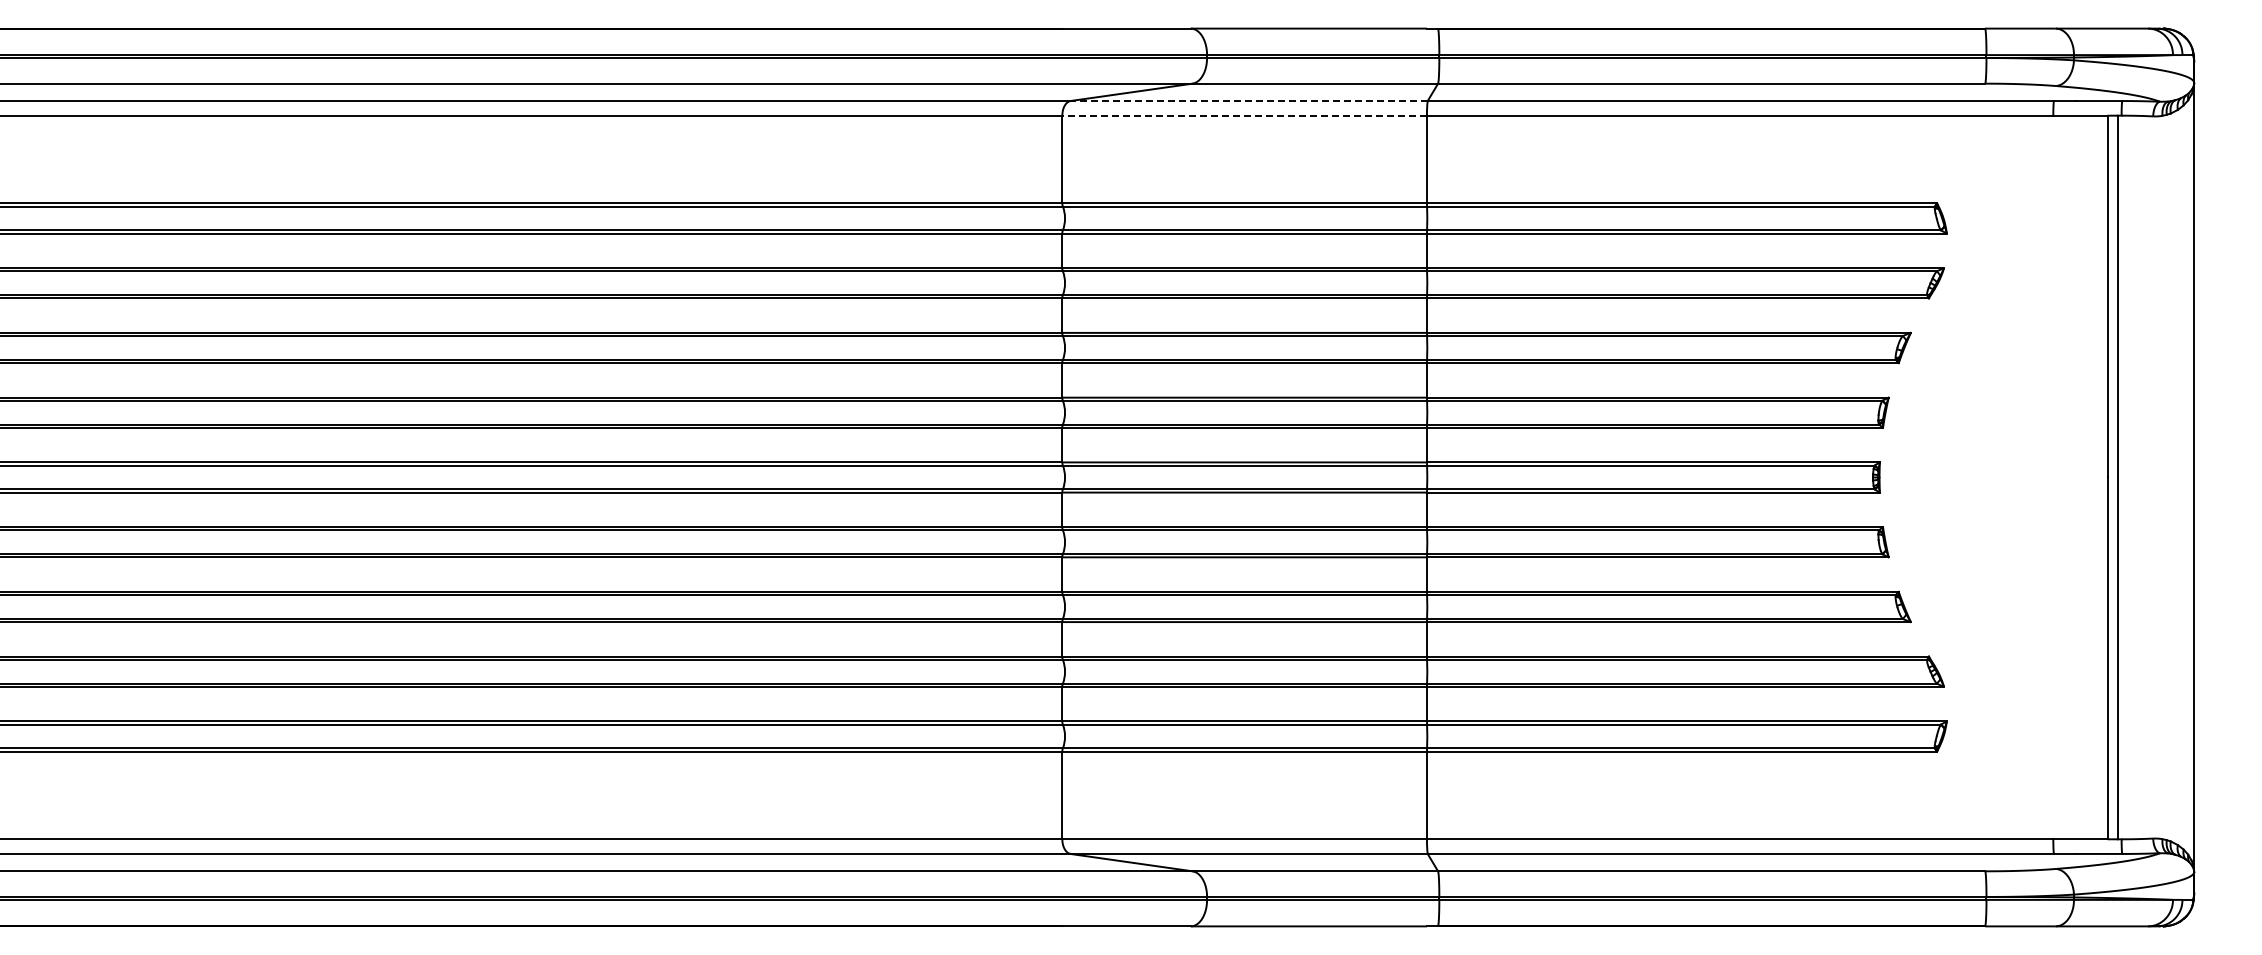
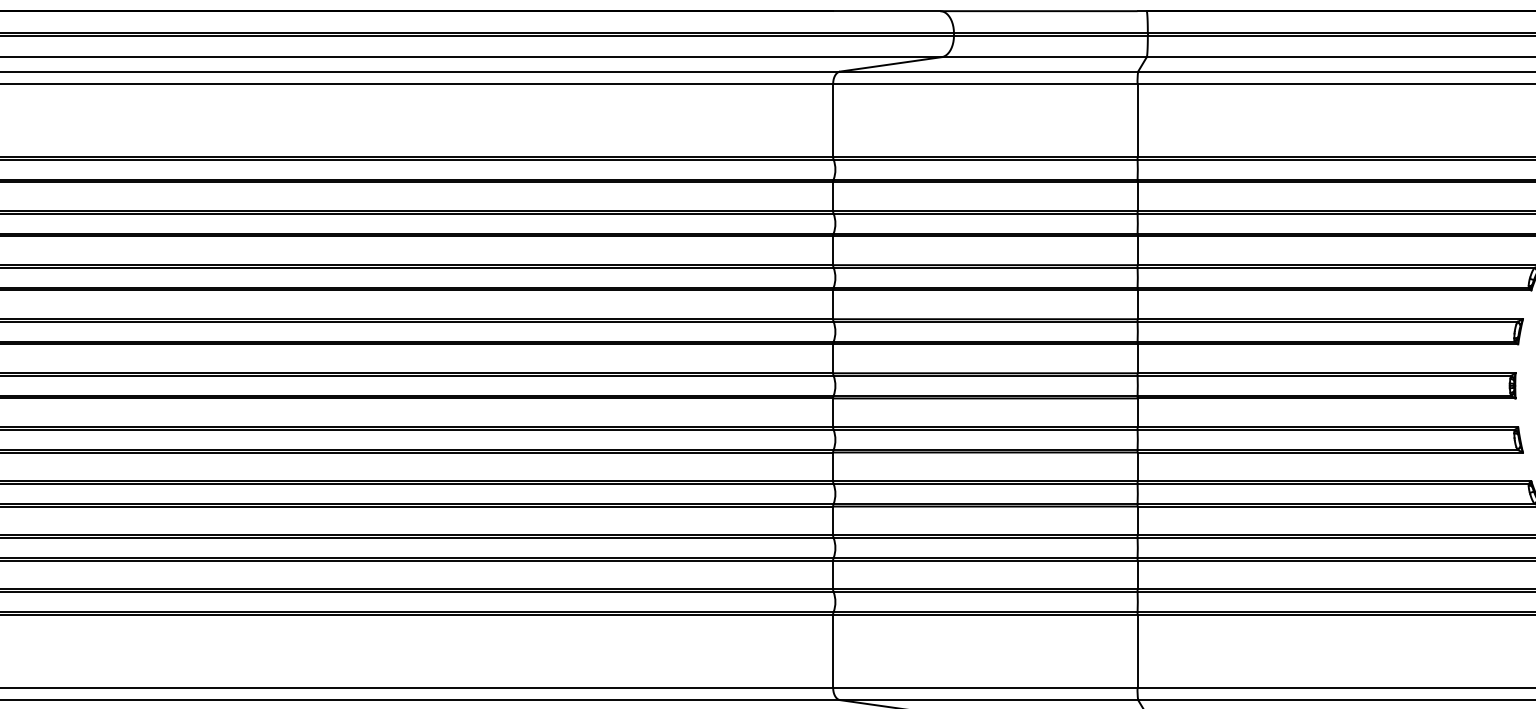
line: (1249, 101) -> (989, 72), dashed -> solid
line: (1244, 115) -> (985, 83), dashed -> solid

